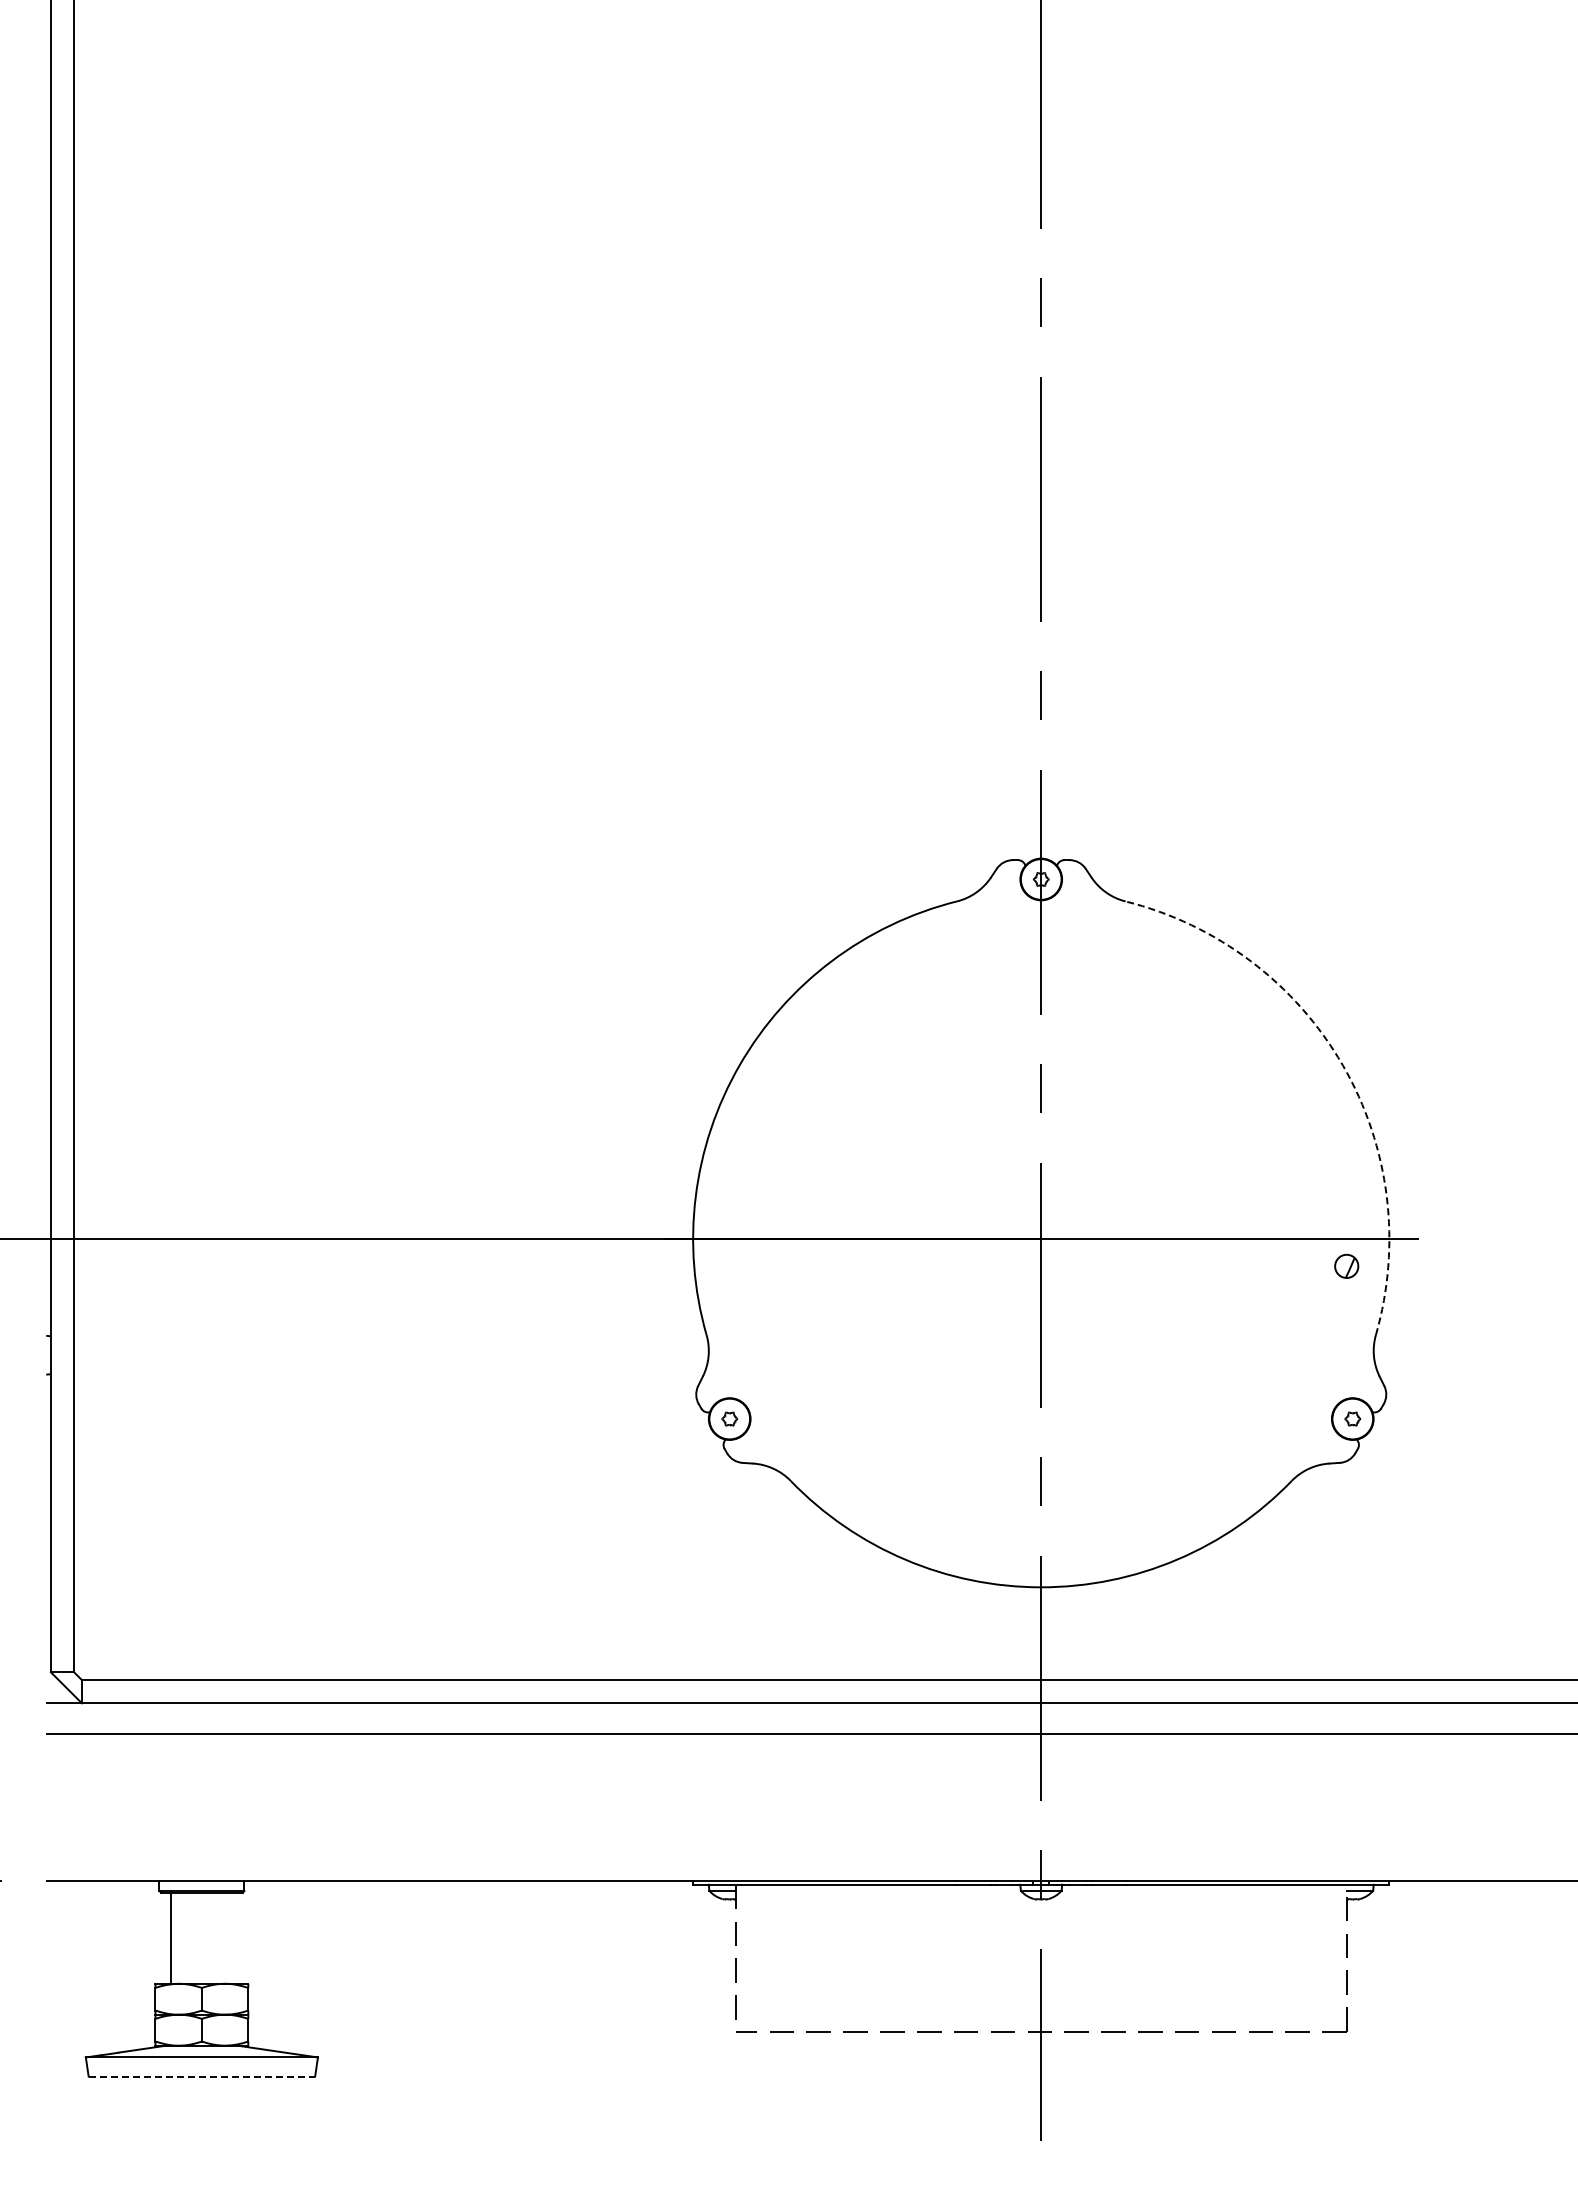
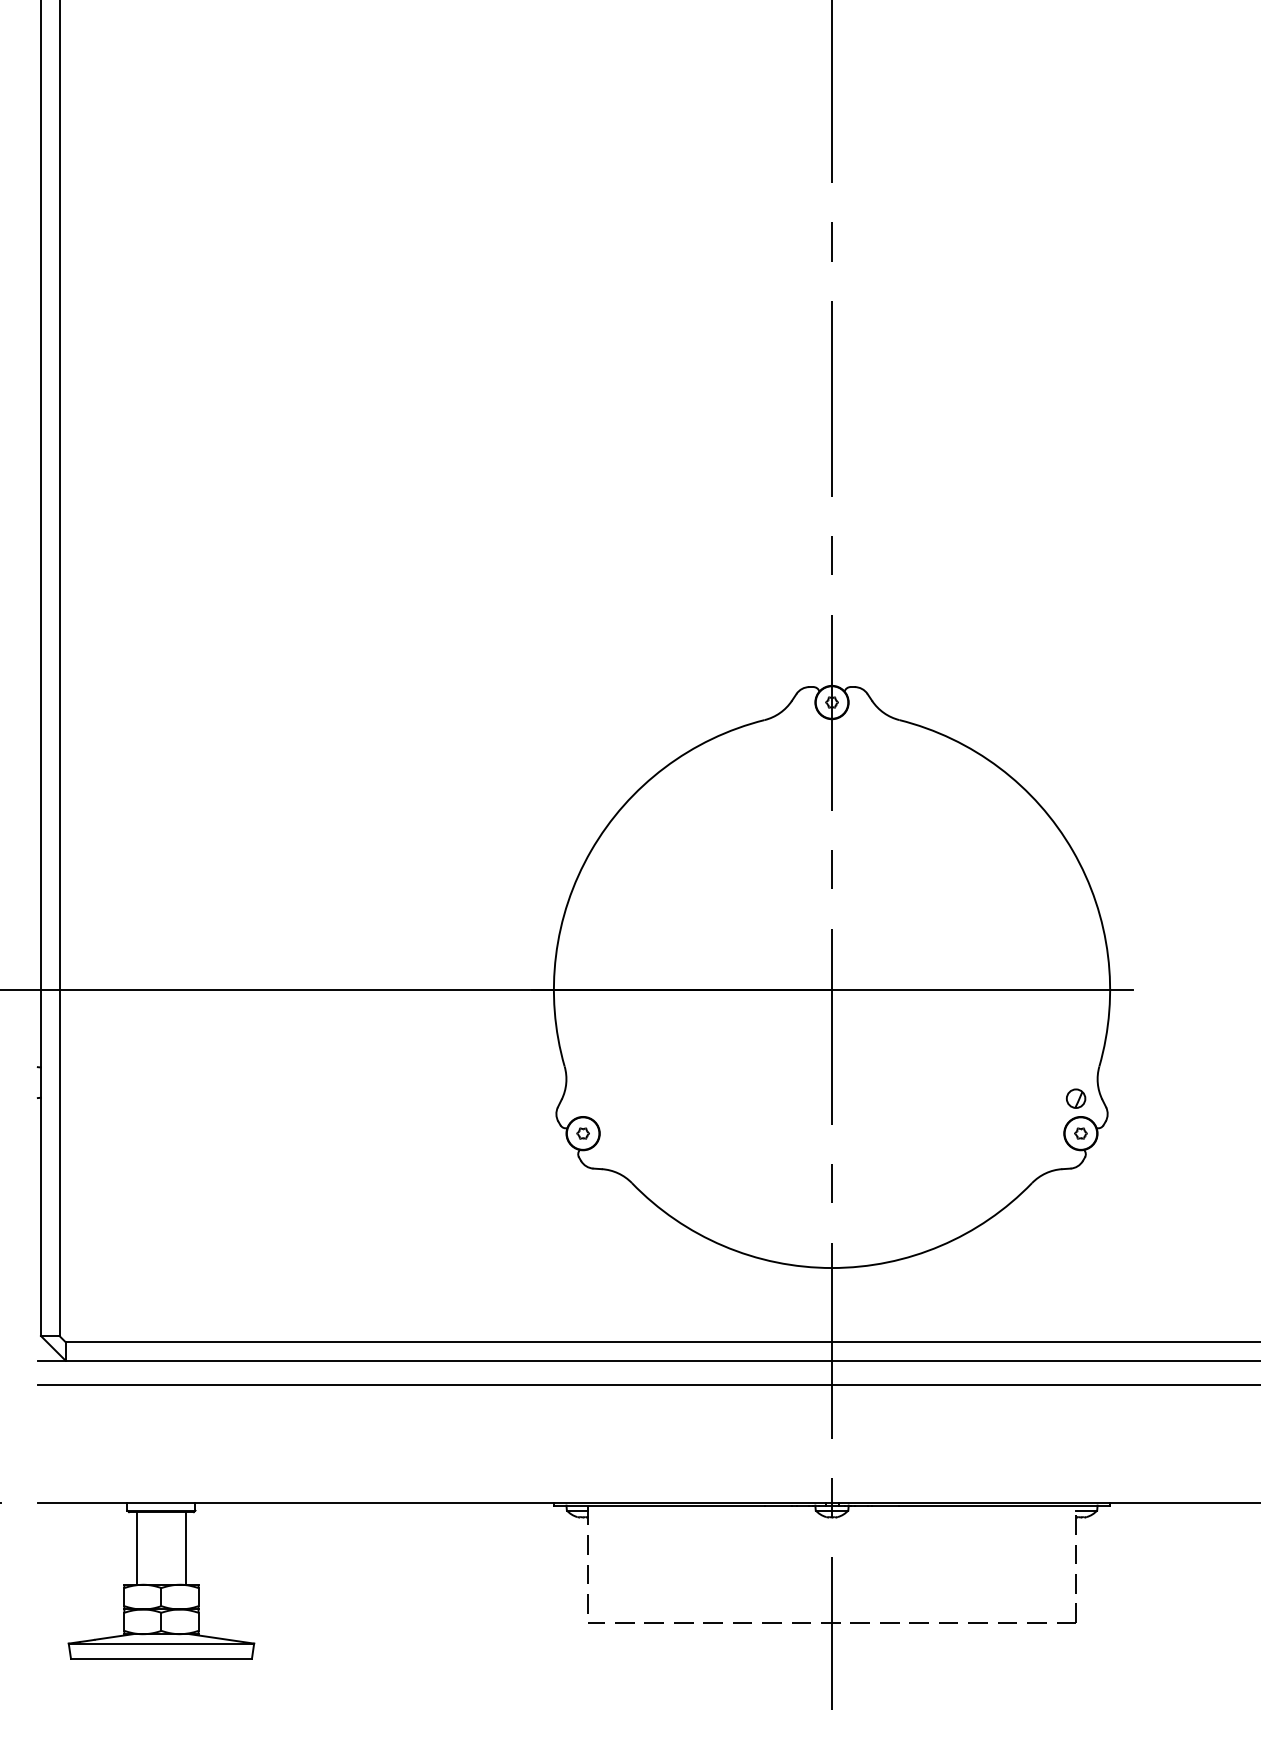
arc: (1342, 1065) -> (1072, 851), dashed -> solid
part: (1346, 1265) -> (1075, 1098), moved
line: (232, 1937) -> (185, 1547), added
line: (202, 2076) -> (161, 1658), dashed -> solid

